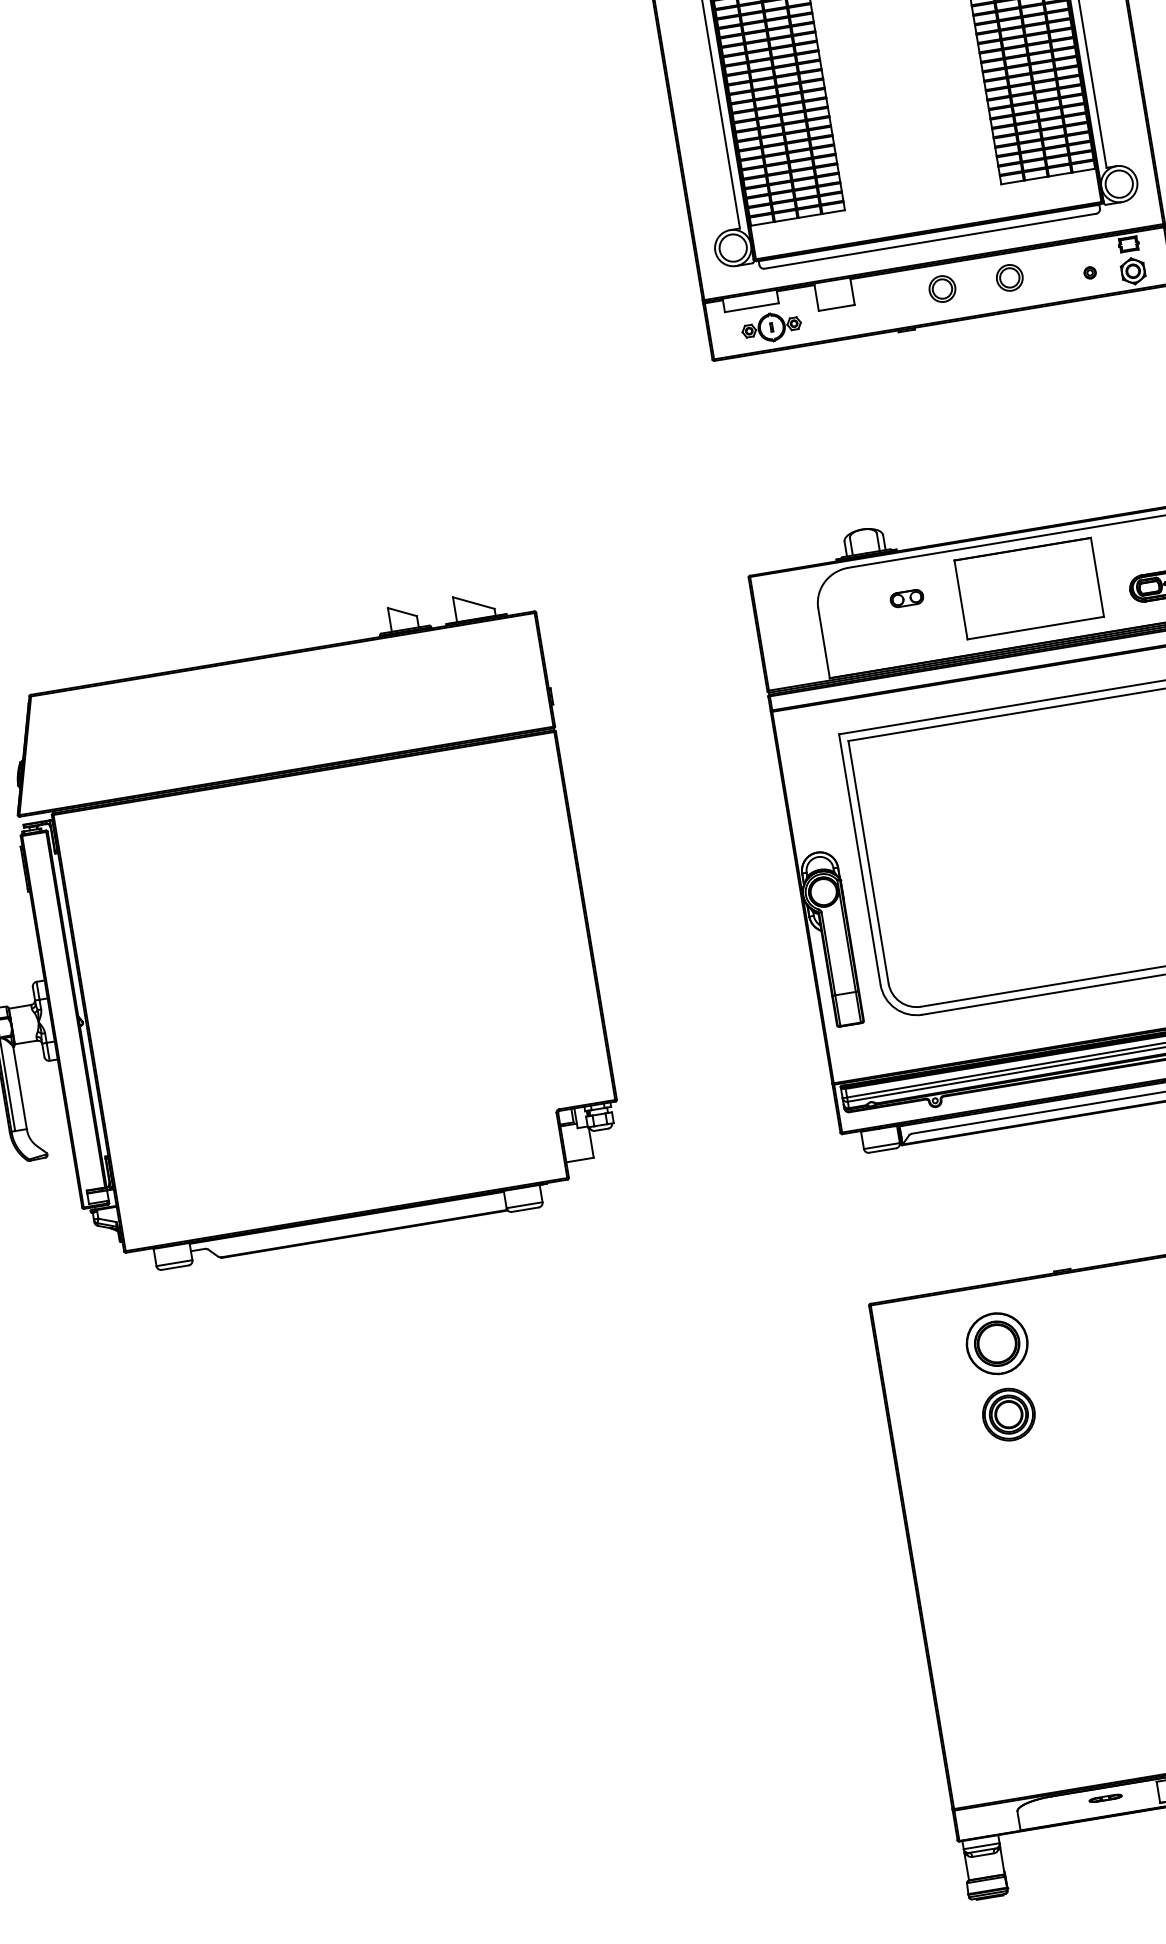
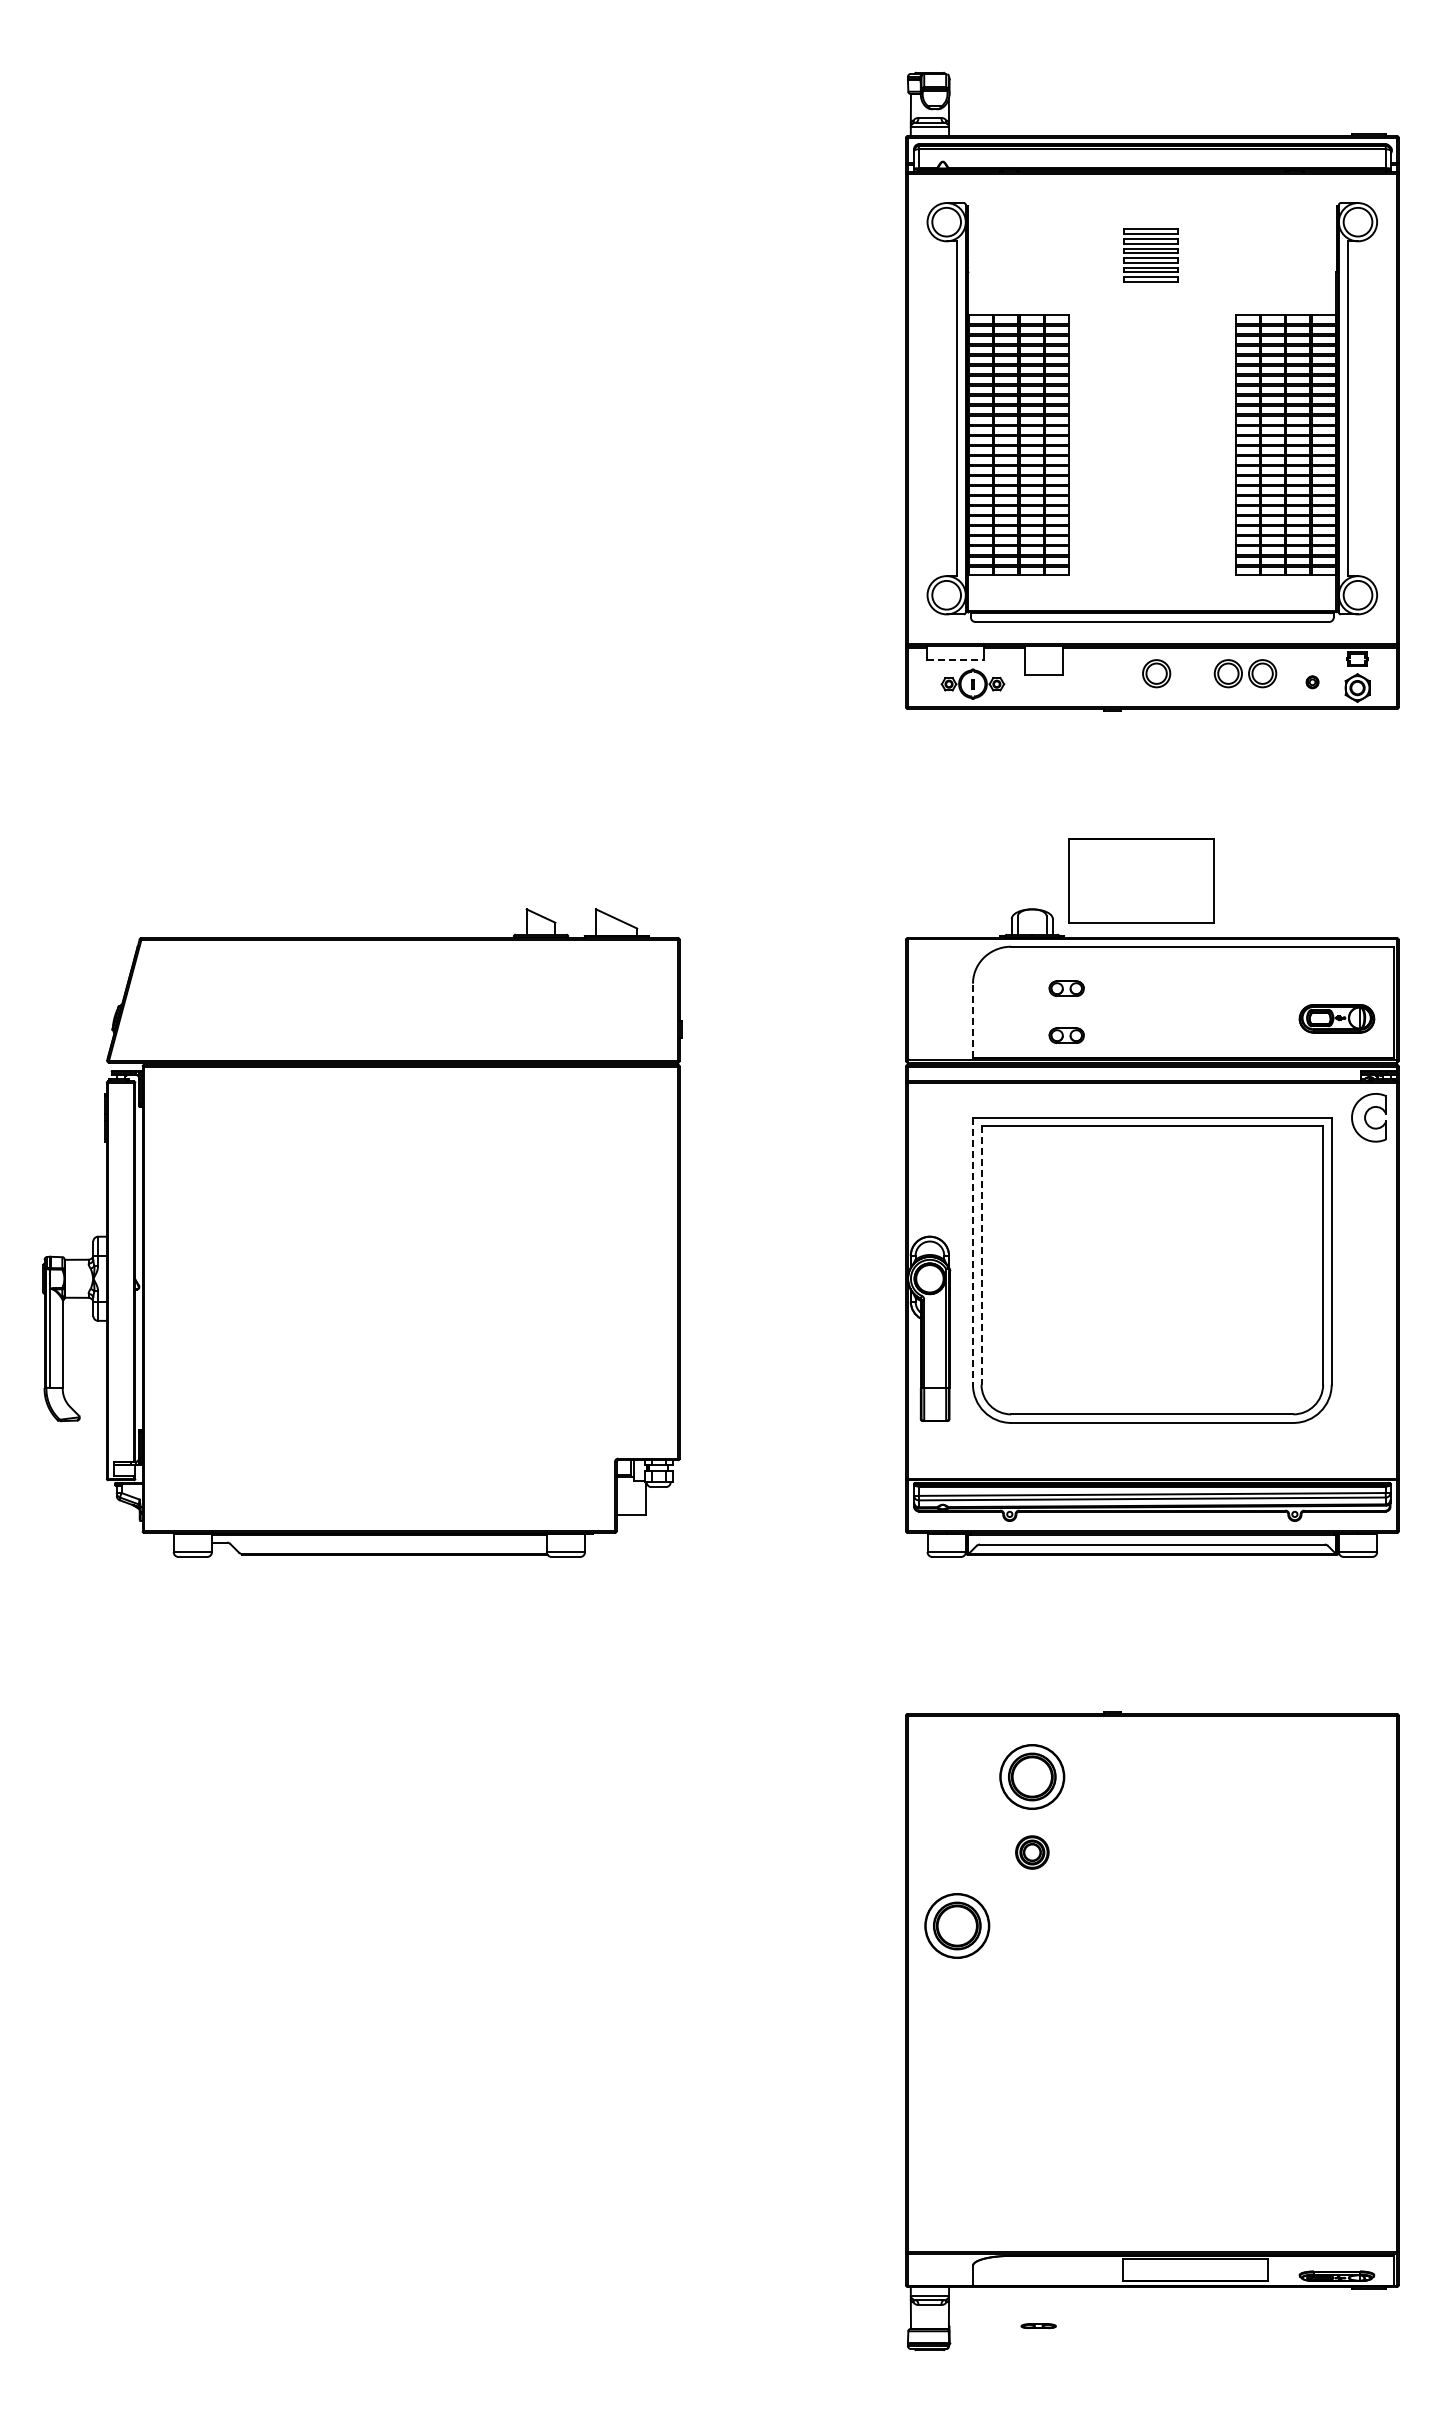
part: (1041, 272) -> (1262, 673), added
line: (751, 307) -> (955, 660), solid -> dashed
part: (1029, 587) -> (1141, 880), moved
part: (914, 642) -> (1066, 1035), added
line: (823, 643) -> (972, 1020), solid -> dashed
line: (859, 859) -> (972, 1251), solid -> dashed
line: (868, 863) -> (981, 1256), solid -> dashed
part: (1009, 1414) -> (1032, 1852), size x0.6
part: (950, 1494) -> (957, 1925), added
part: (1105, 1798) -> (1038, 2326), moved

